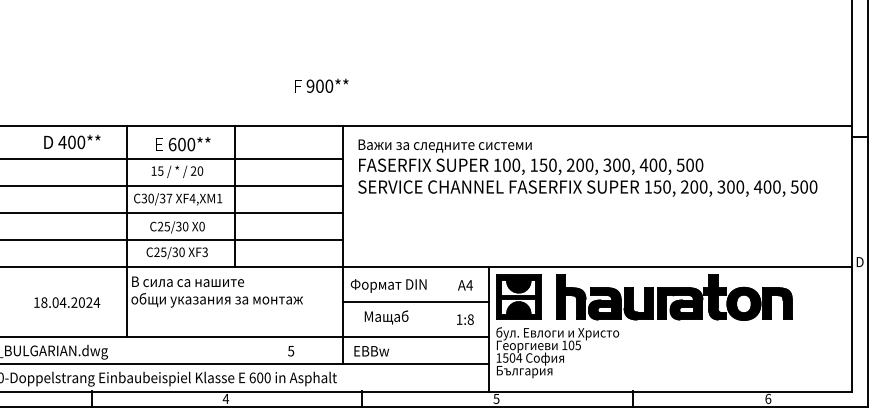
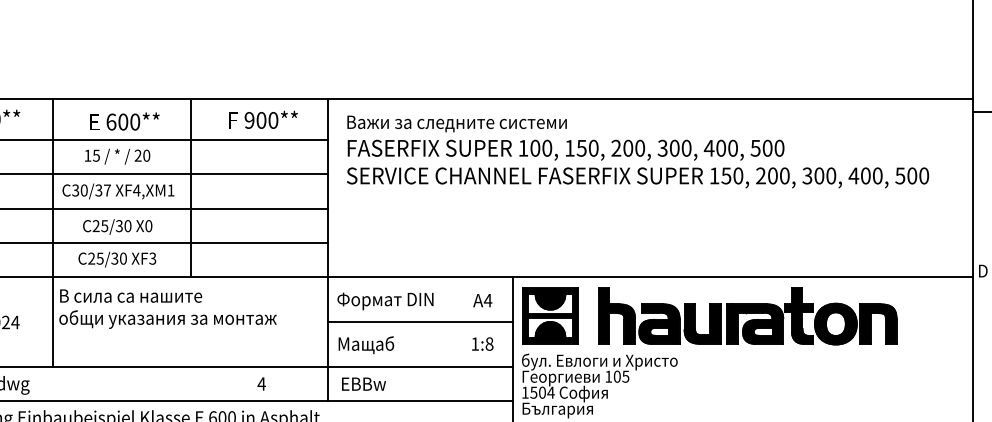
text: (321, 85) -> (263, 119), moved
text: (386, 317) -> (366, 345), moved
text: (290, 351) -> (260, 384), 5 -> 4

